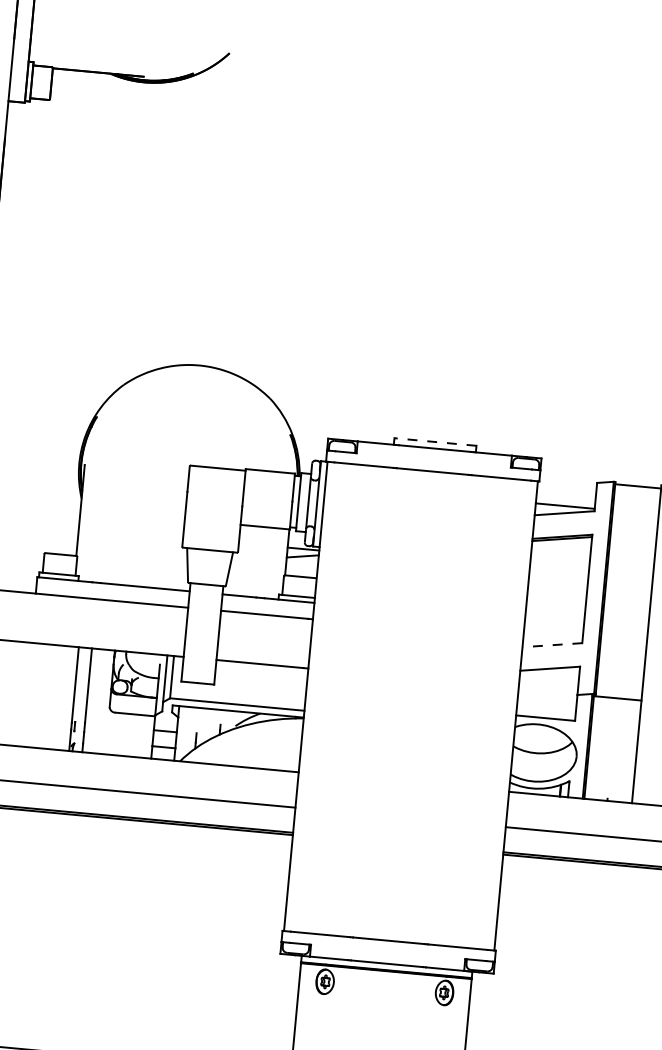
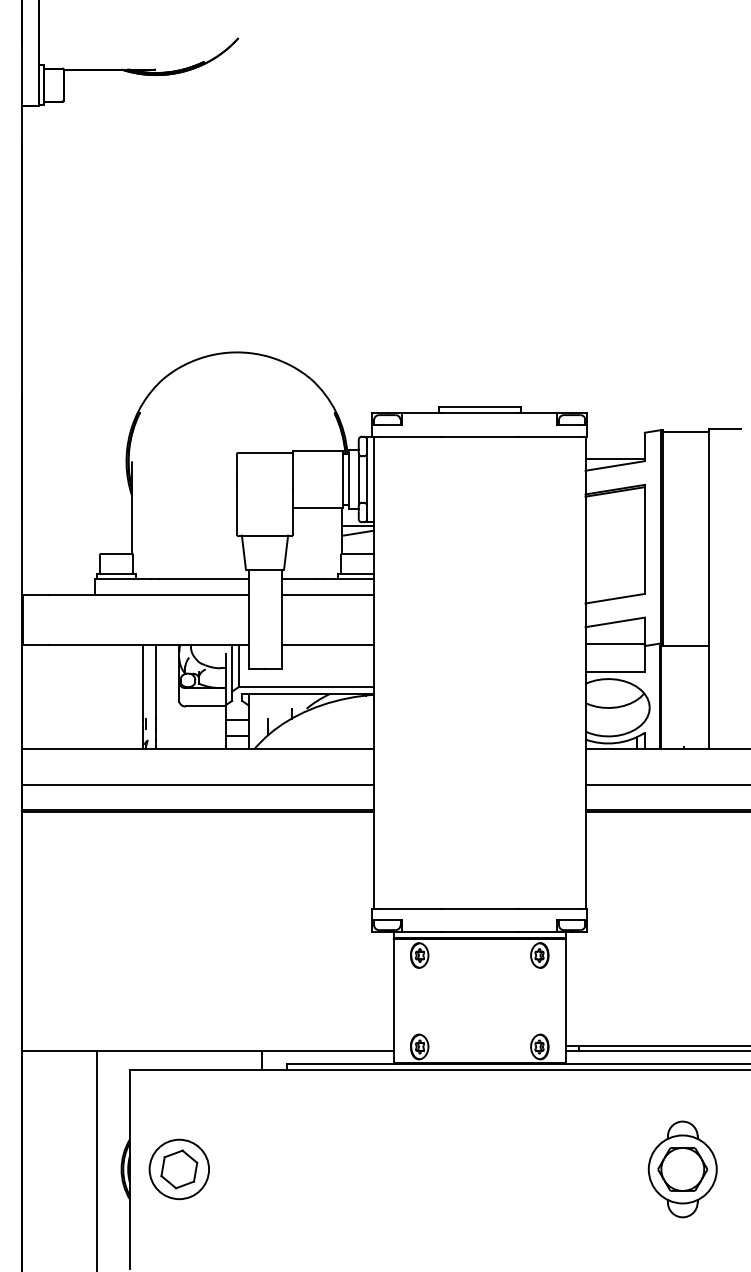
line: (435, 441) -> (479, 406), dashed -> solid
line: (551, 644) -> (614, 598), dashed -> solid
line: (547, 689) -> (614, 643), added

